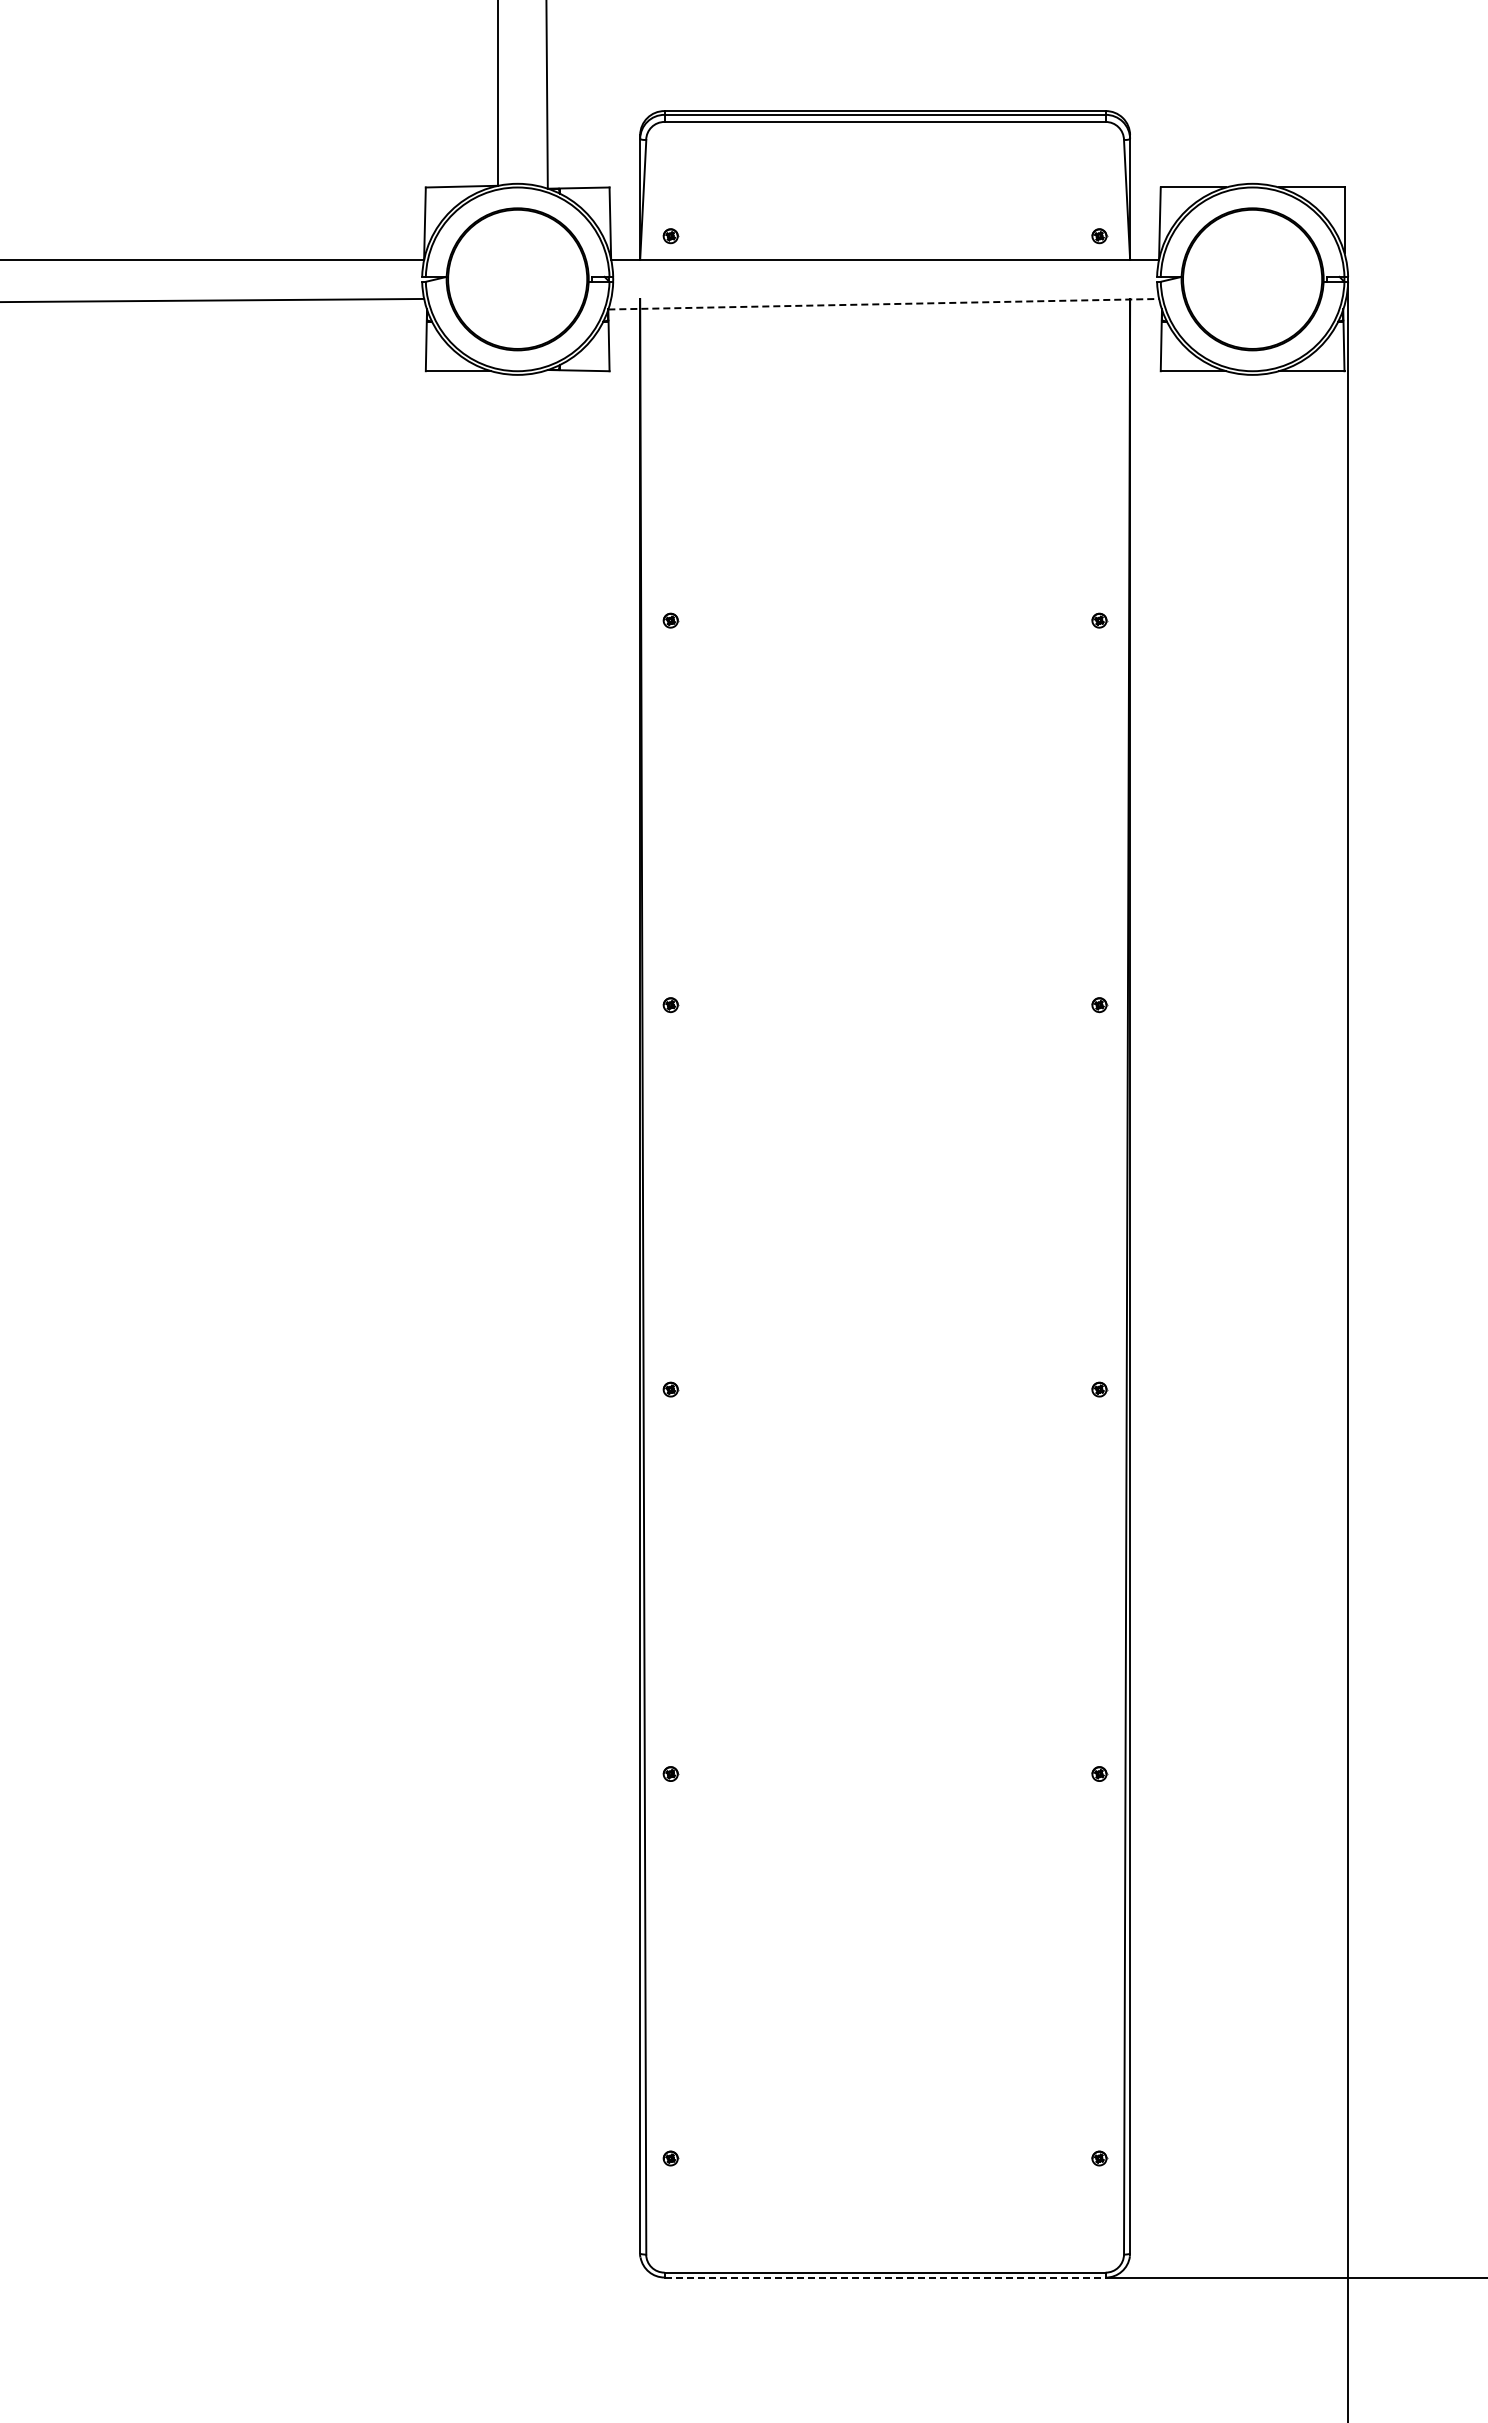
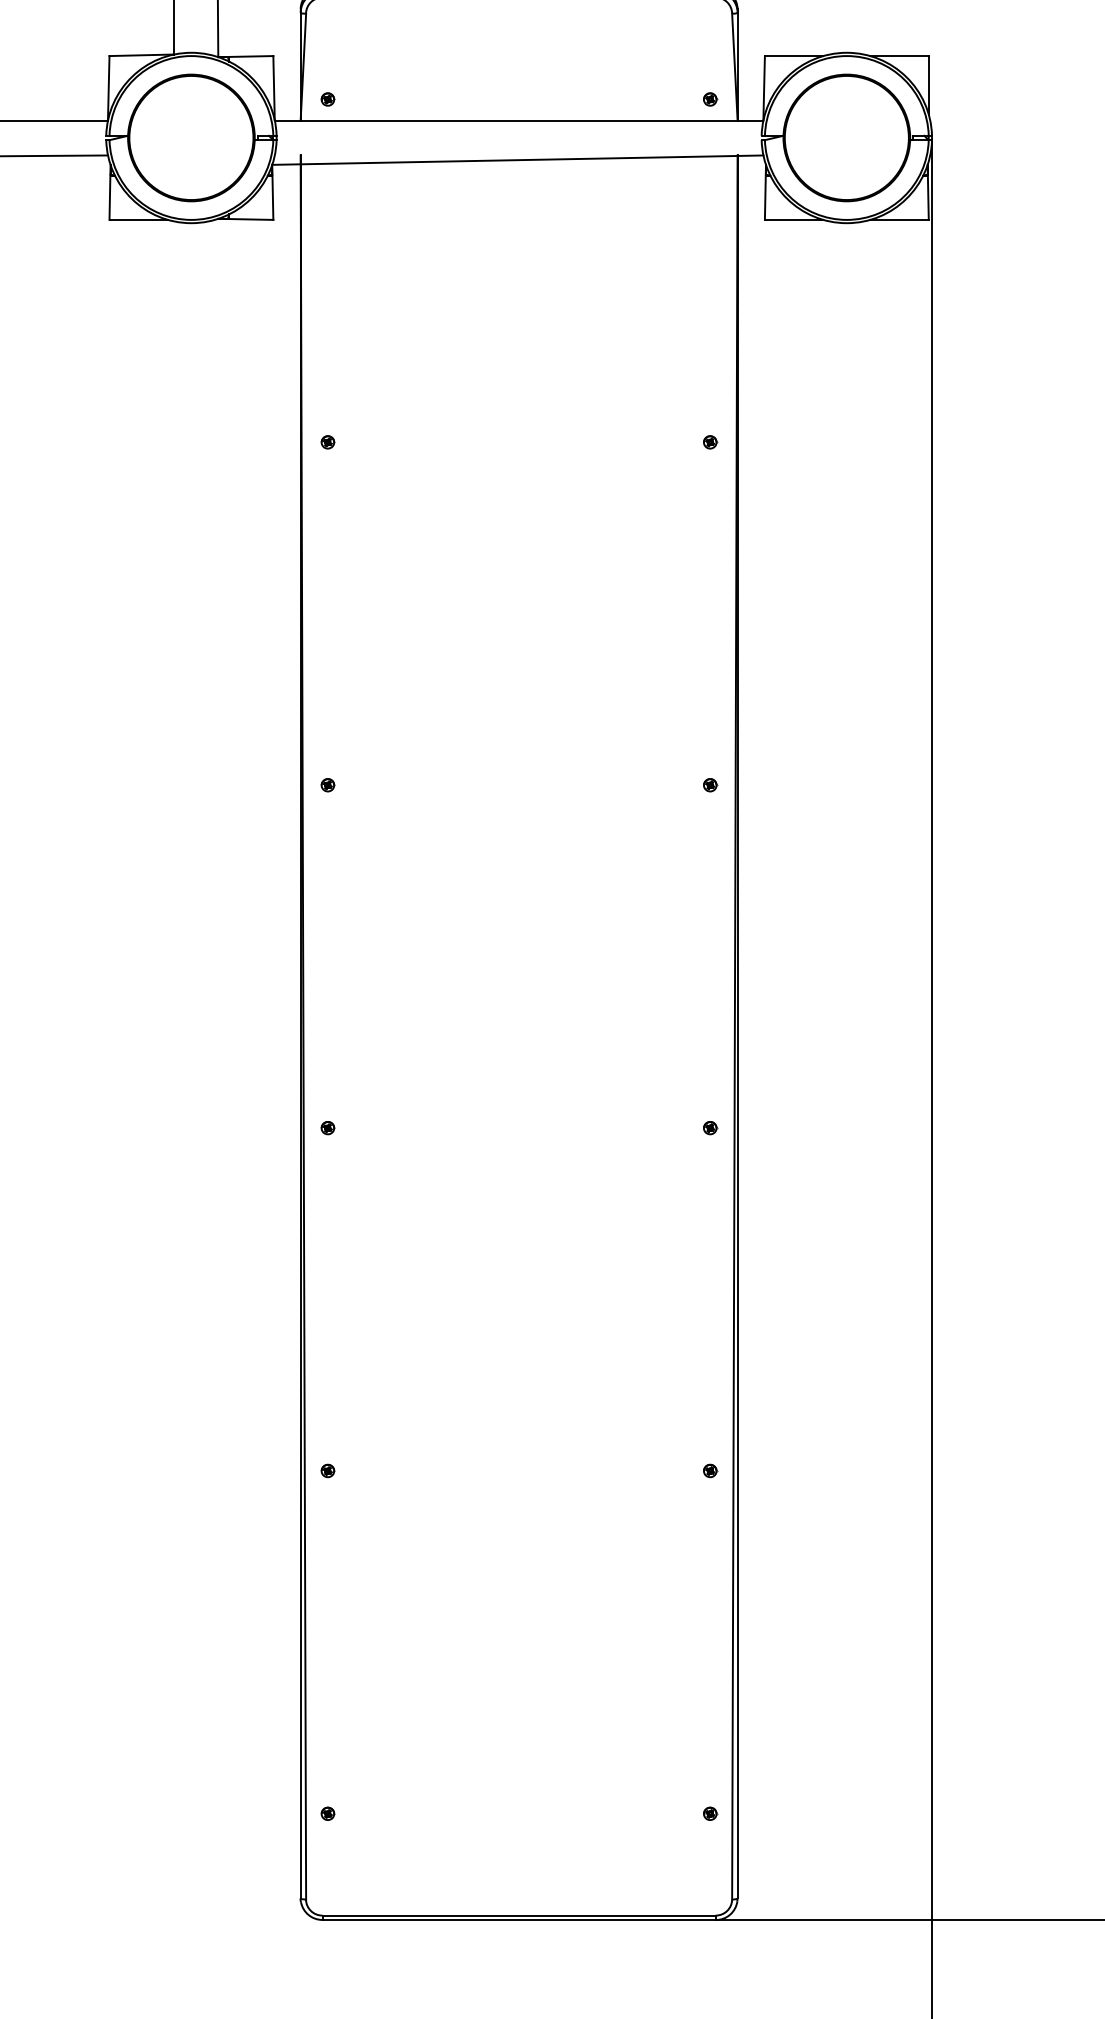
line: (884, 304) -> (518, 160), dashed -> solid
line: (885, 2277) -> (519, 1919), dashed -> solid

